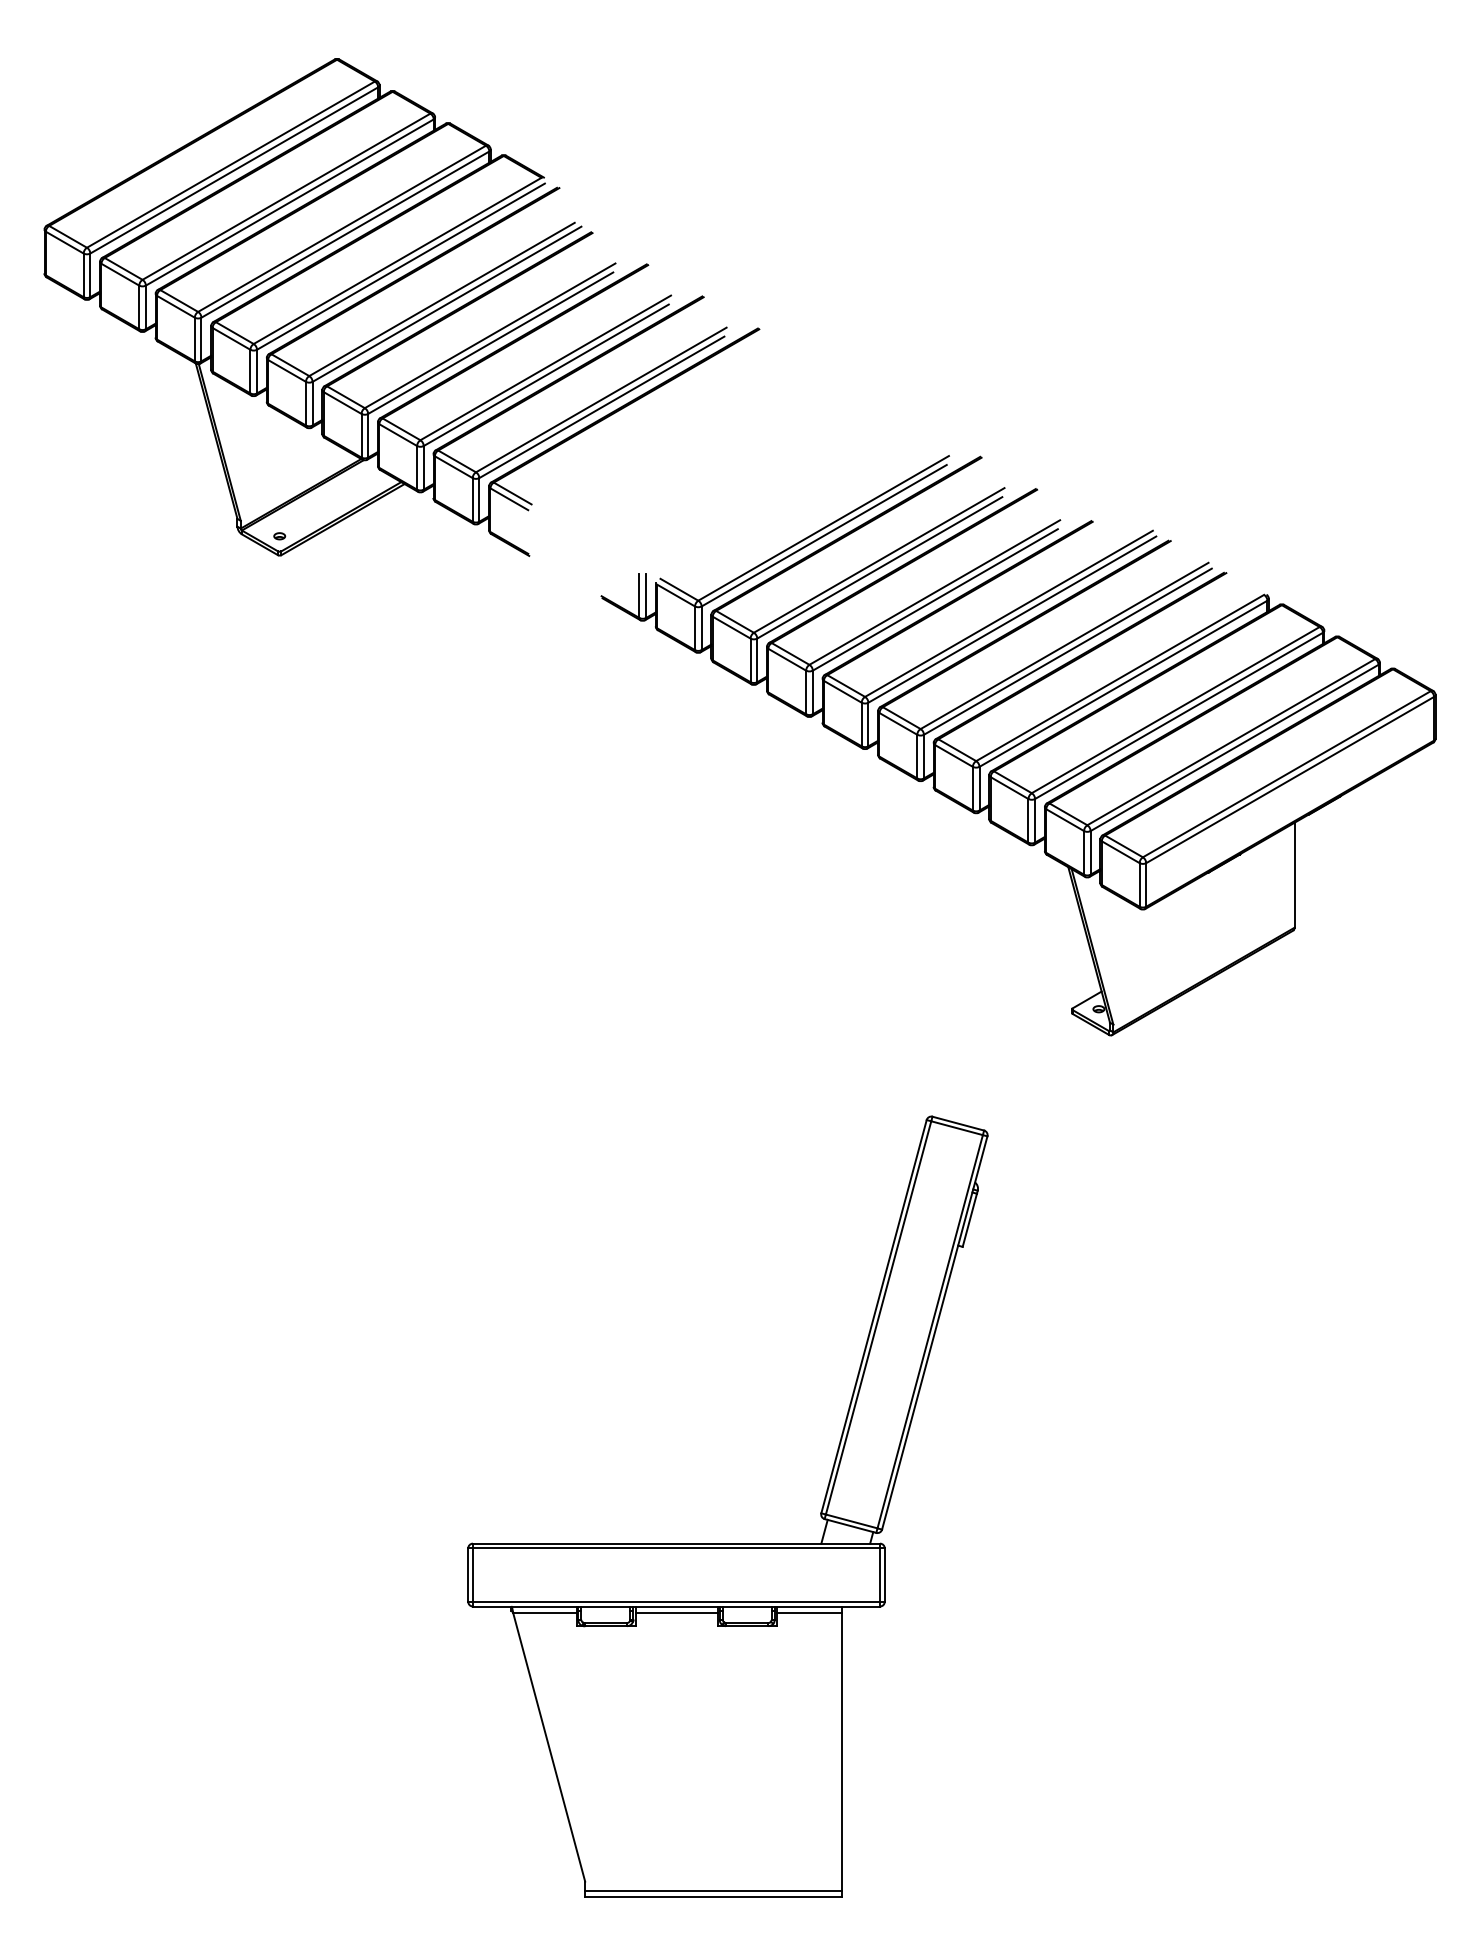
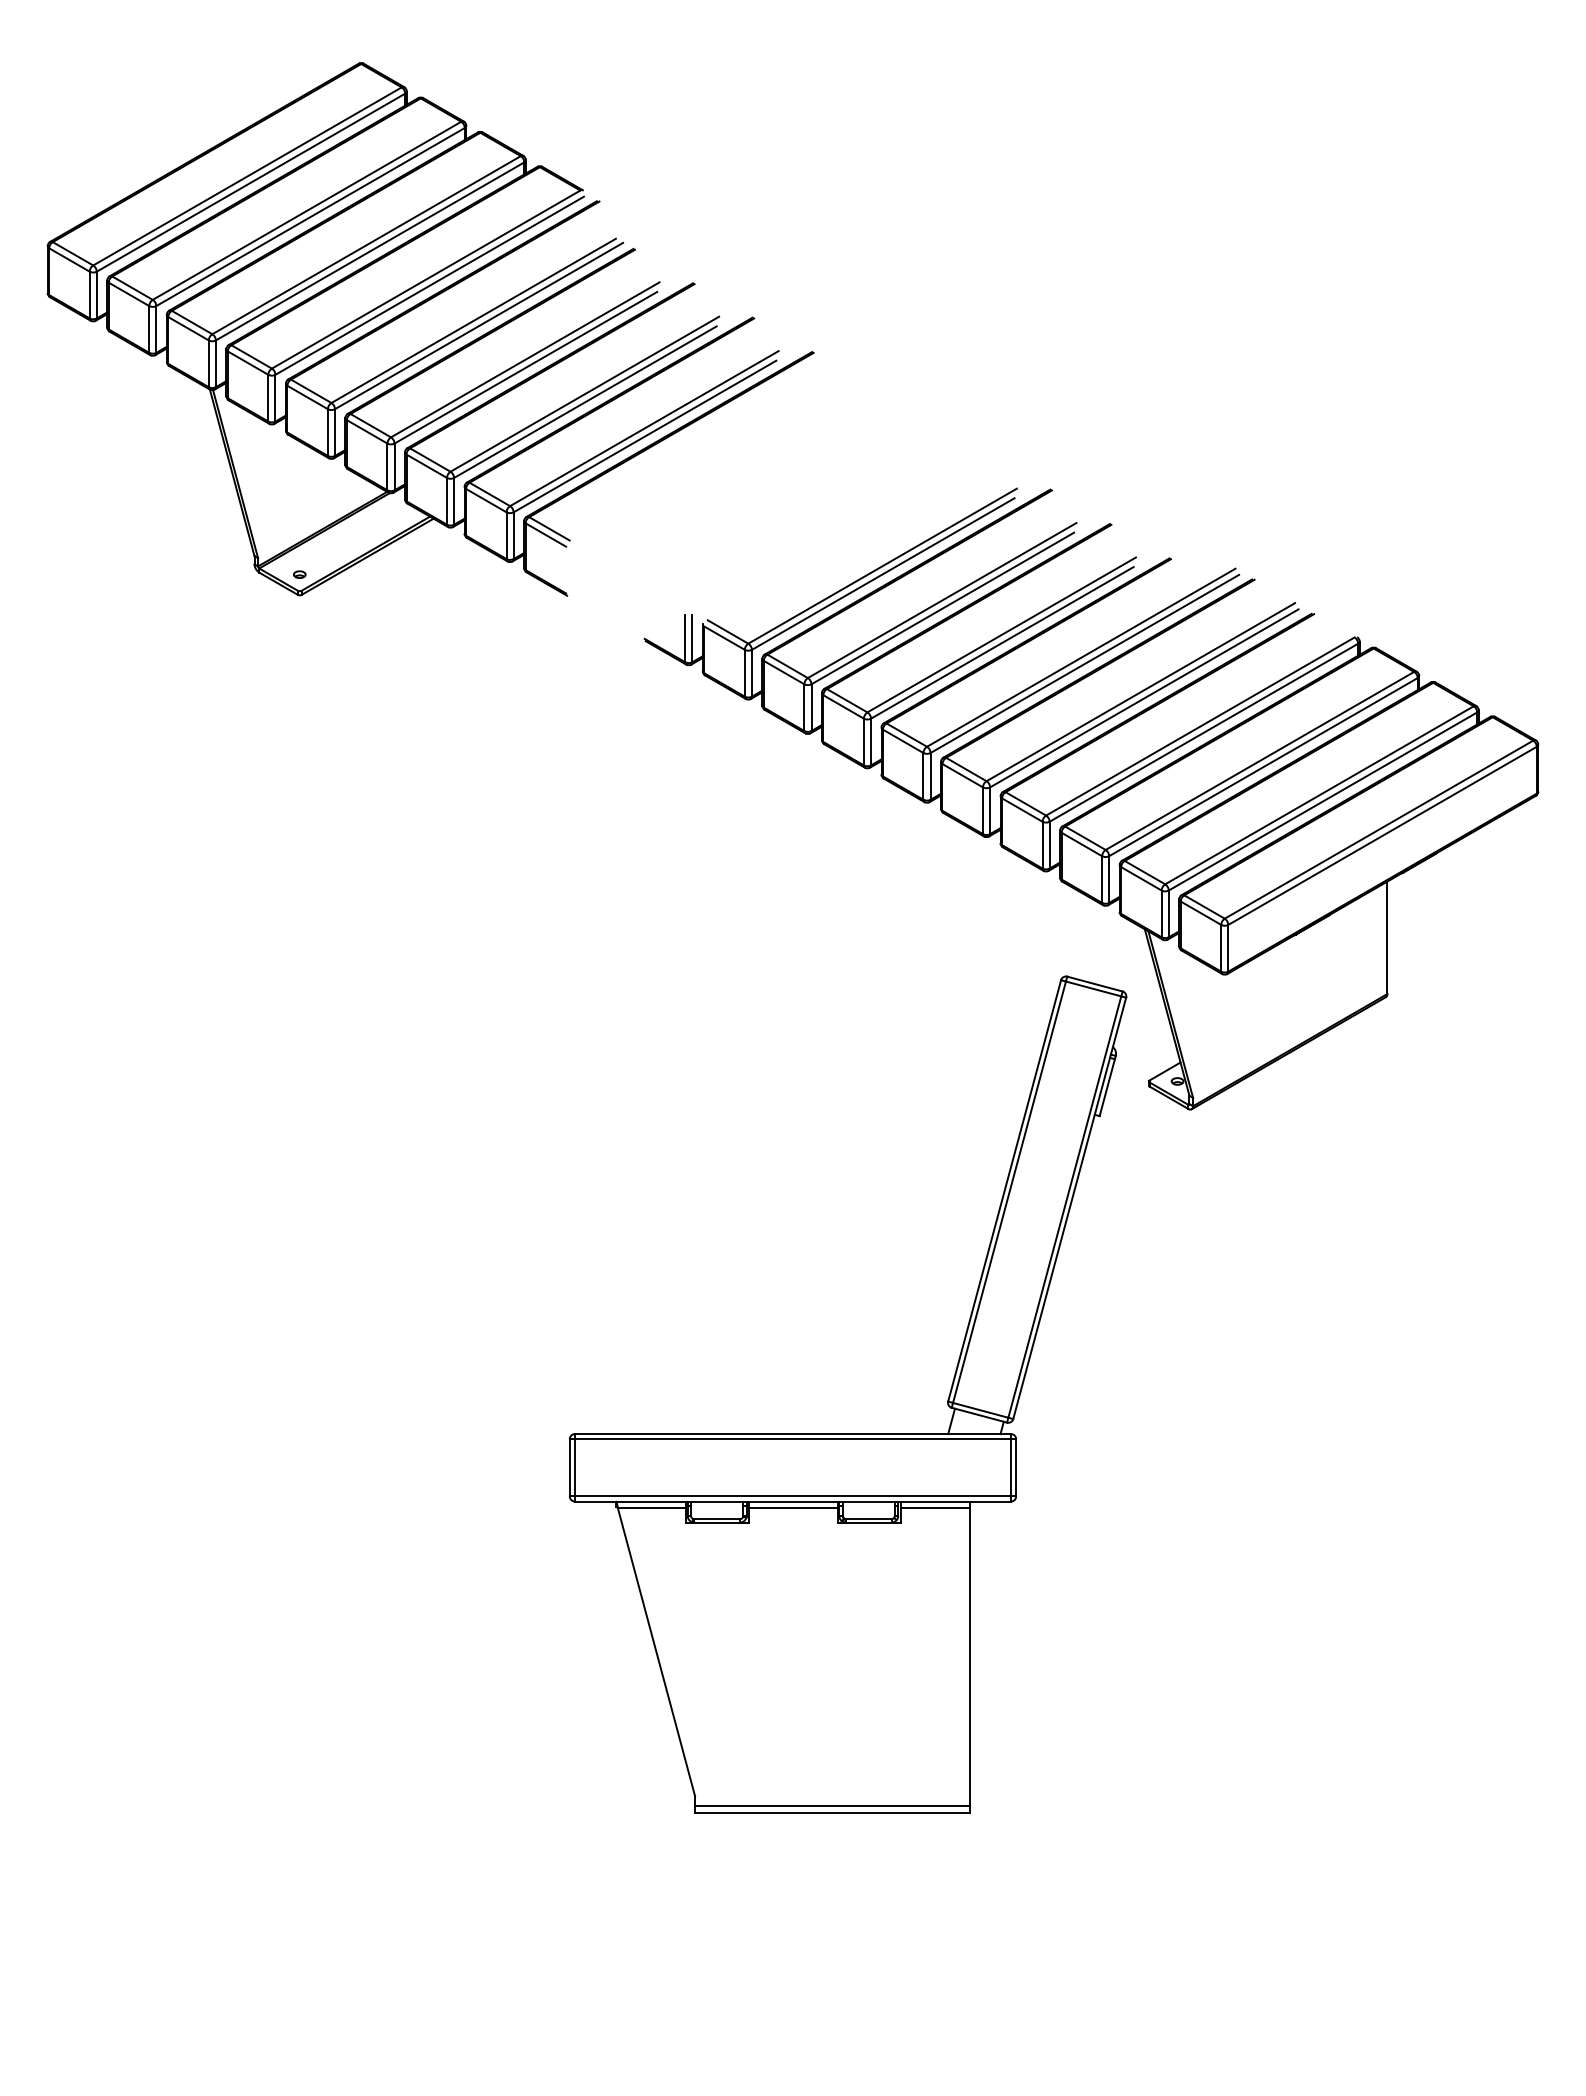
part: (727, 1543) -> (847, 1433), moved

